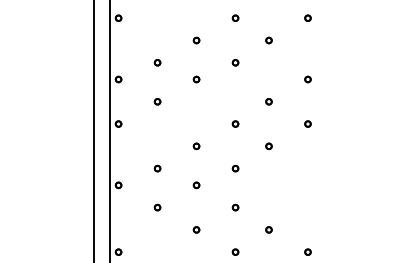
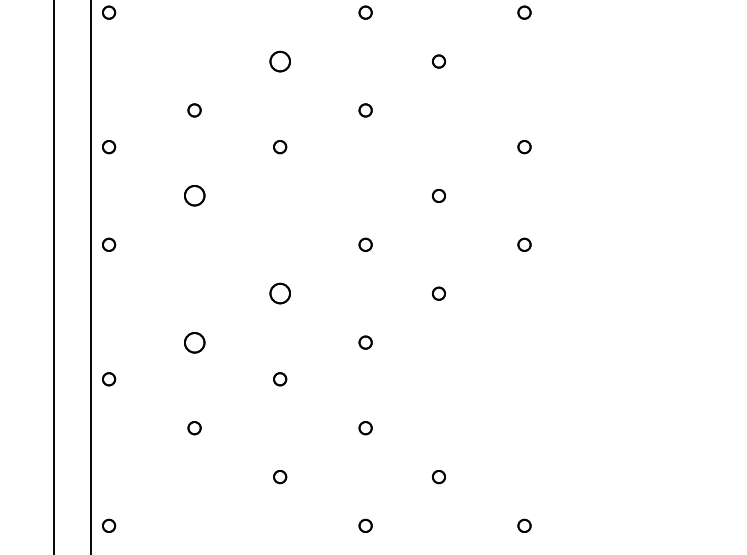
part: (196, 40) -> (279, 61), size x1.6
part: (157, 101) -> (194, 195), size x1.6
part: (196, 146) -> (279, 294), size x1.6
part: (157, 168) -> (194, 342), size x1.6

